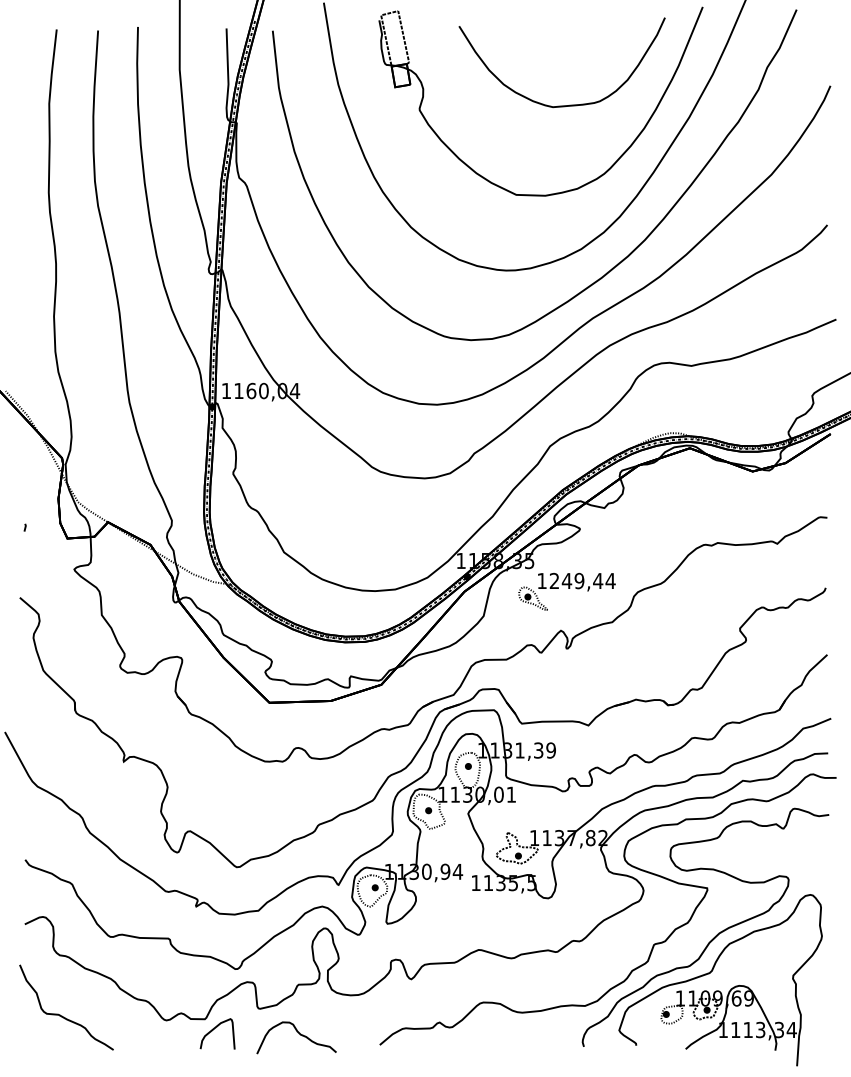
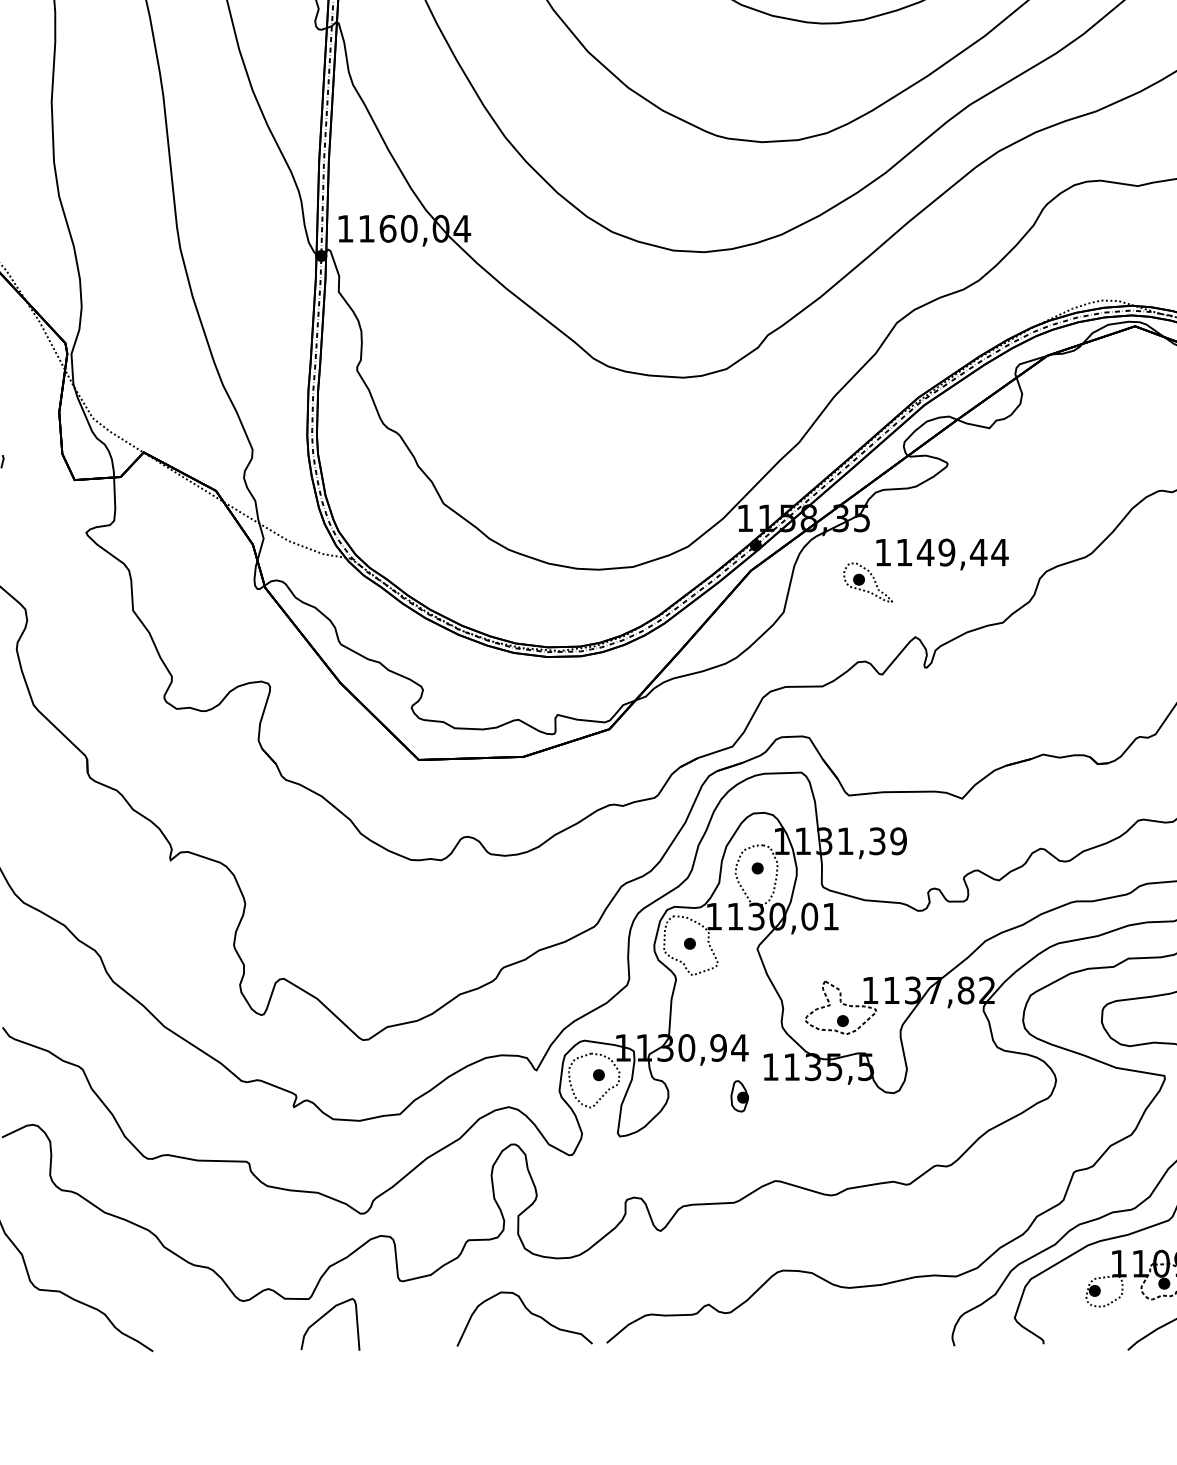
text: (553, 580) -> (902, 551), 1249,44 -> 1149,44
part: (457, 899) -> (739, 1095), added
curve: (299, 1034) -> (529, 1313), moved

